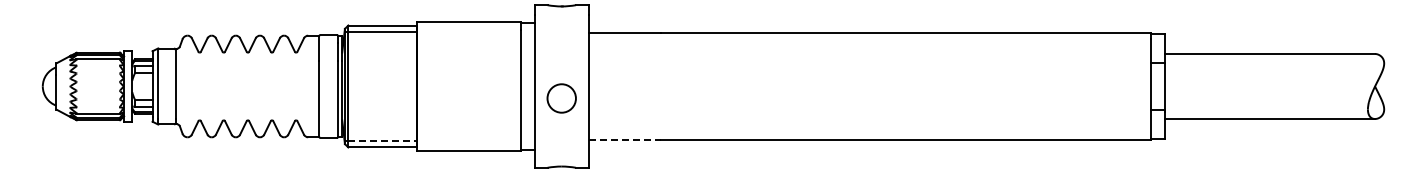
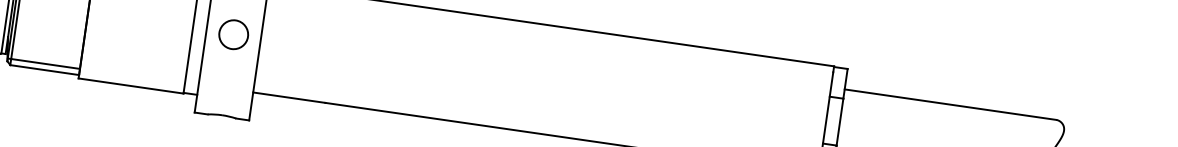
circle: (561, 98) -> (233, 34), moved
line: (624, 140) -> (289, 98), dashed -> solid
line: (383, 141) -> (46, 64), dashed -> solid

